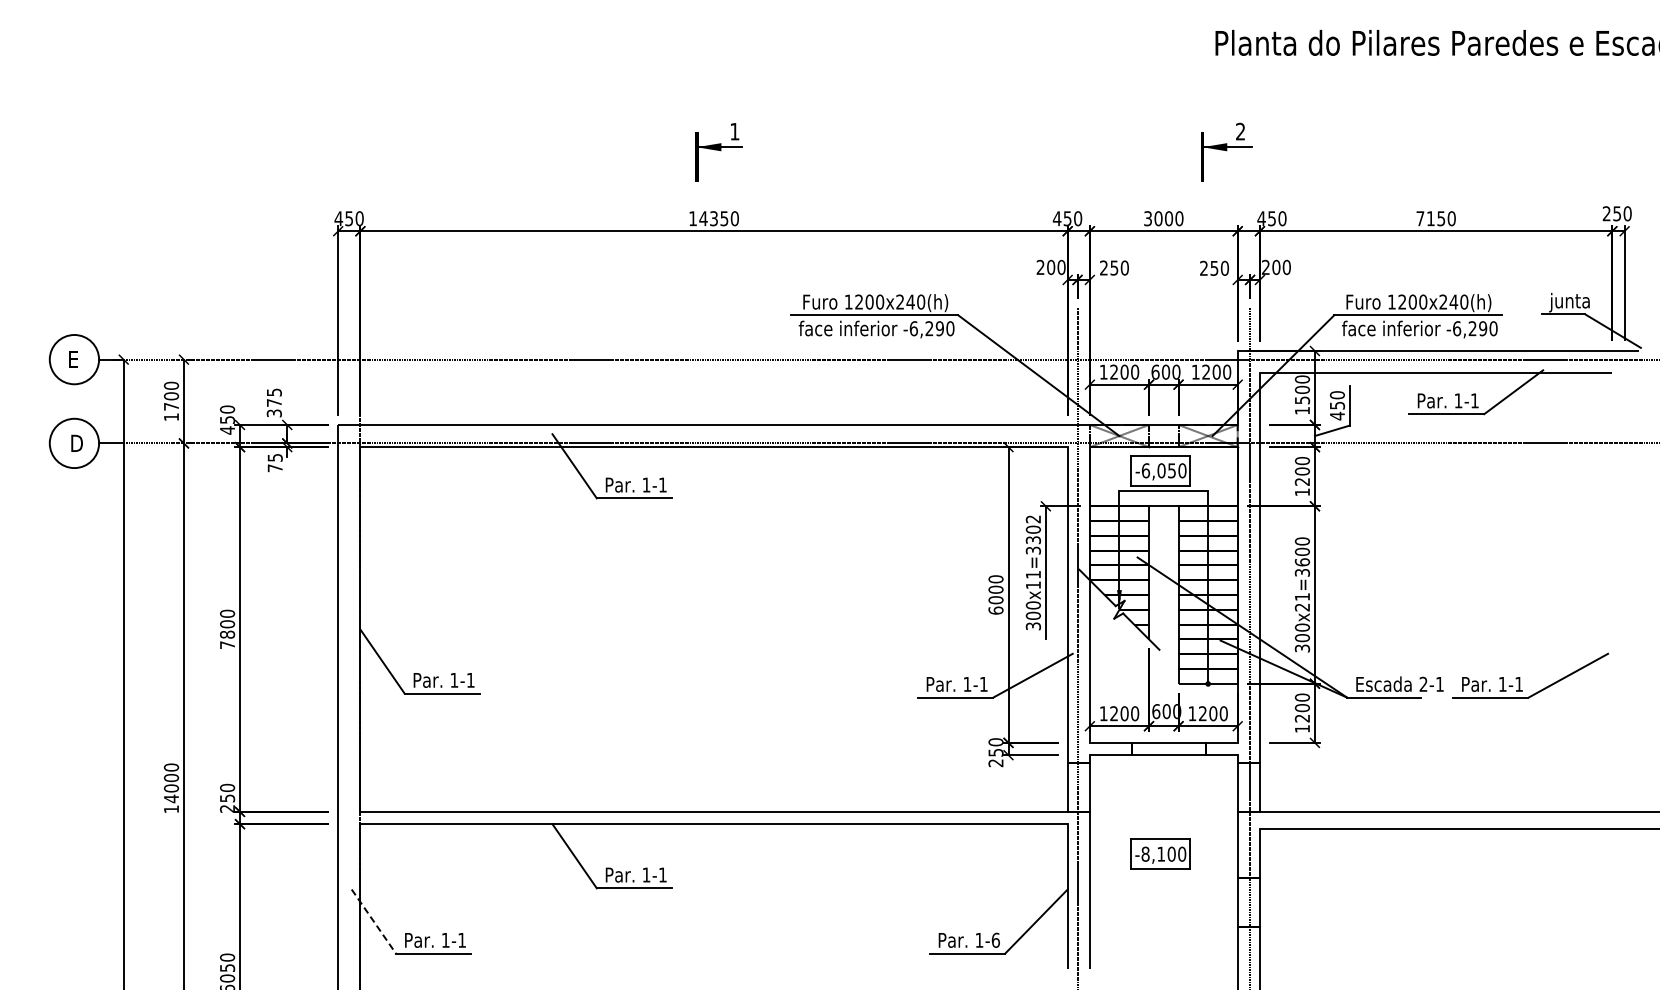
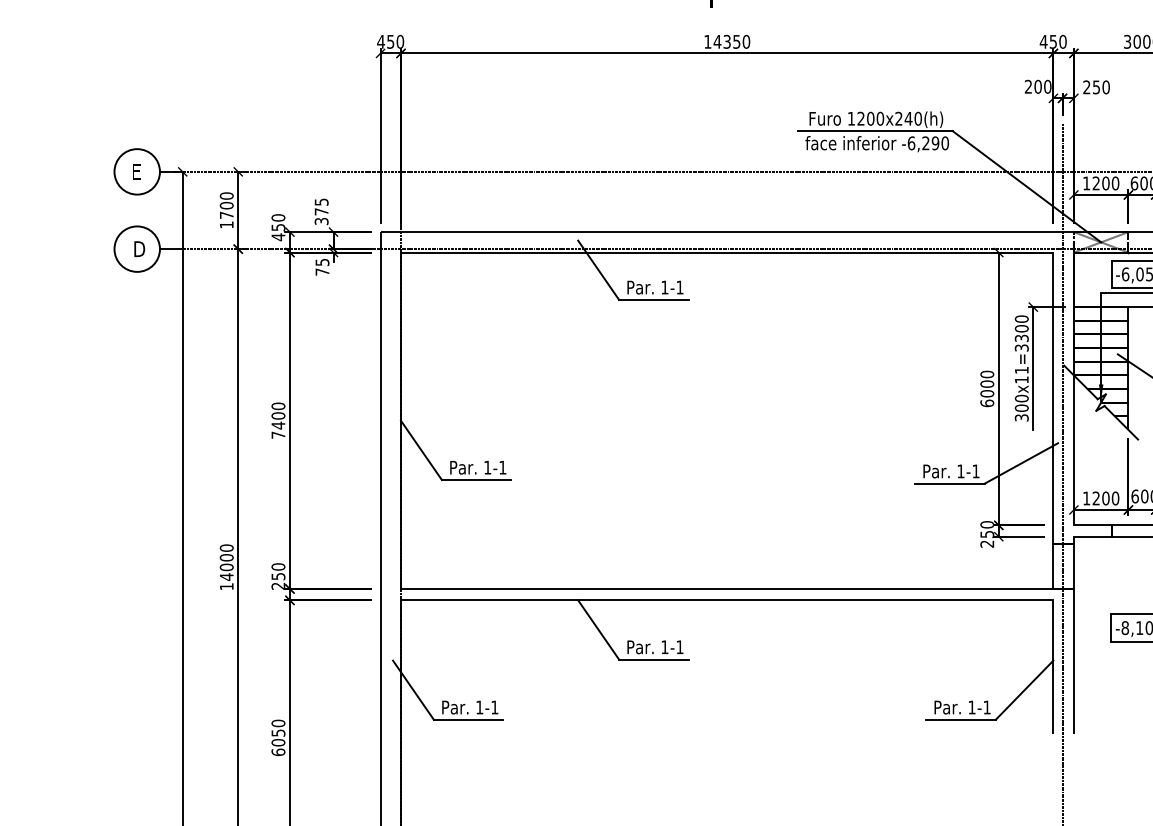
text: (1032, 519) -> (1020, 319), 300x11=3302 -> 300x11=3300
text: (227, 634) -> (278, 425), 7800 -> 7400
line: (373, 921) -> (413, 690), dashed -> solid
text: (995, 939) -> (986, 706), 1-6 -> 1-1

